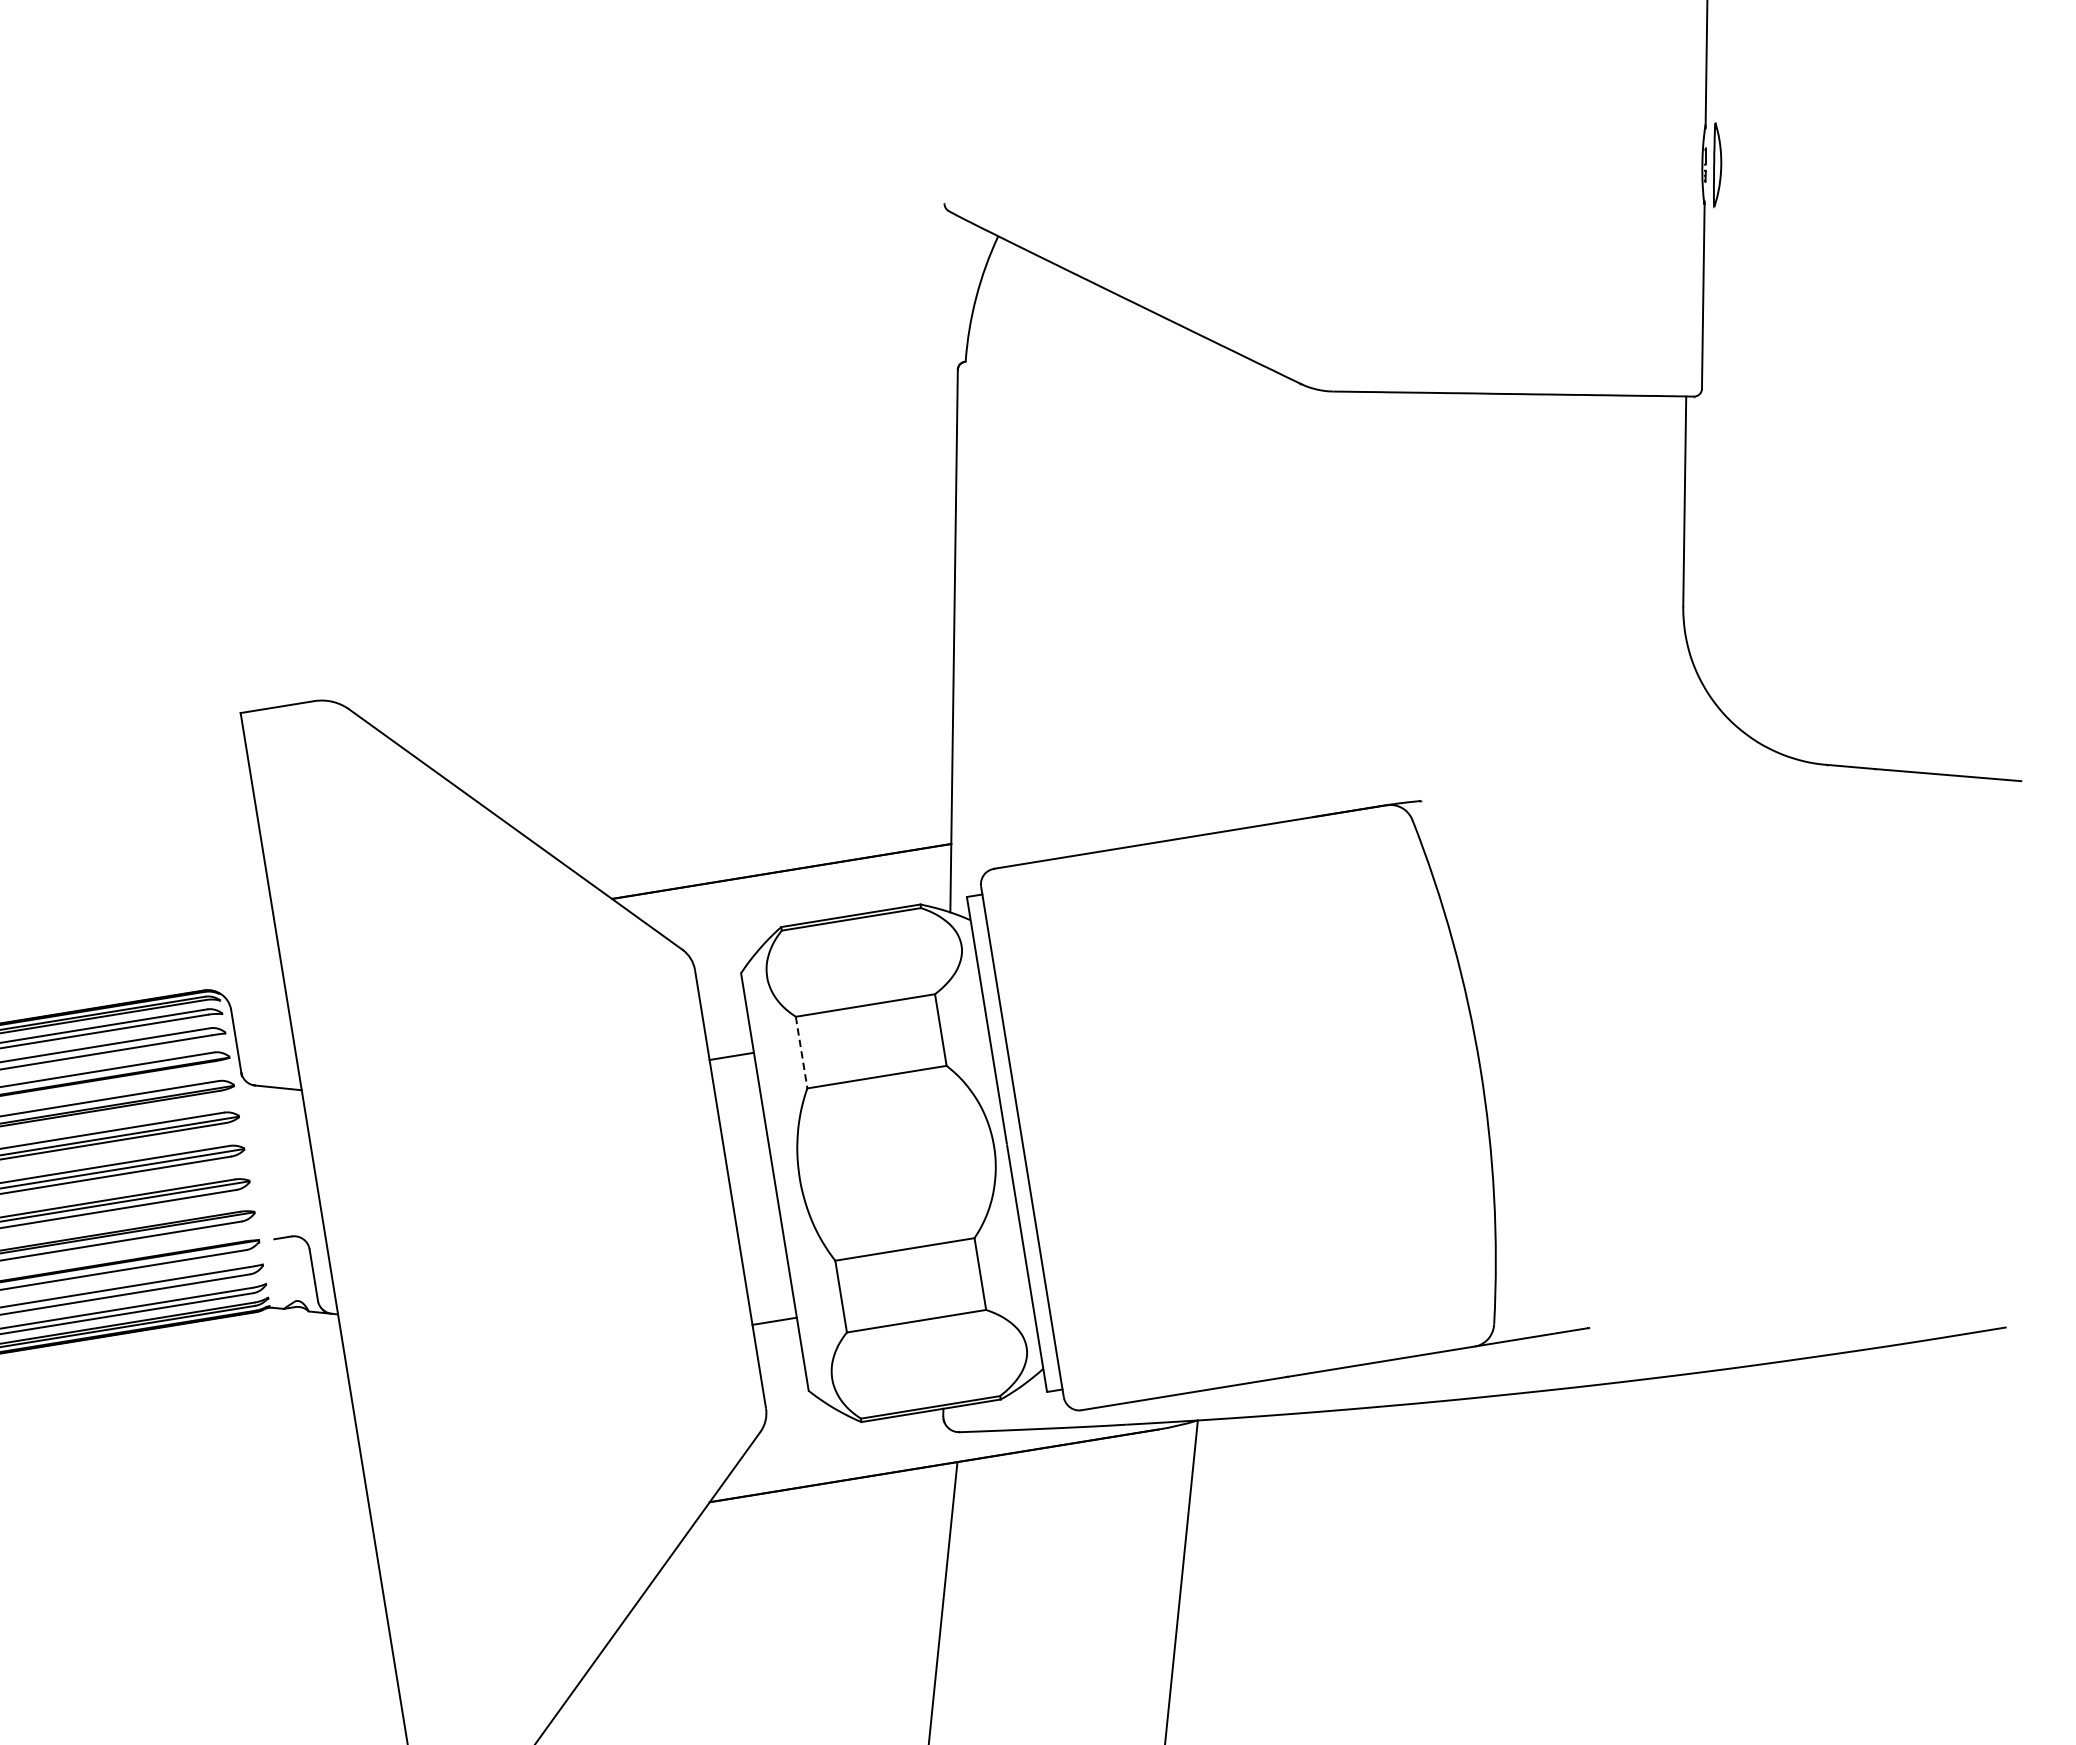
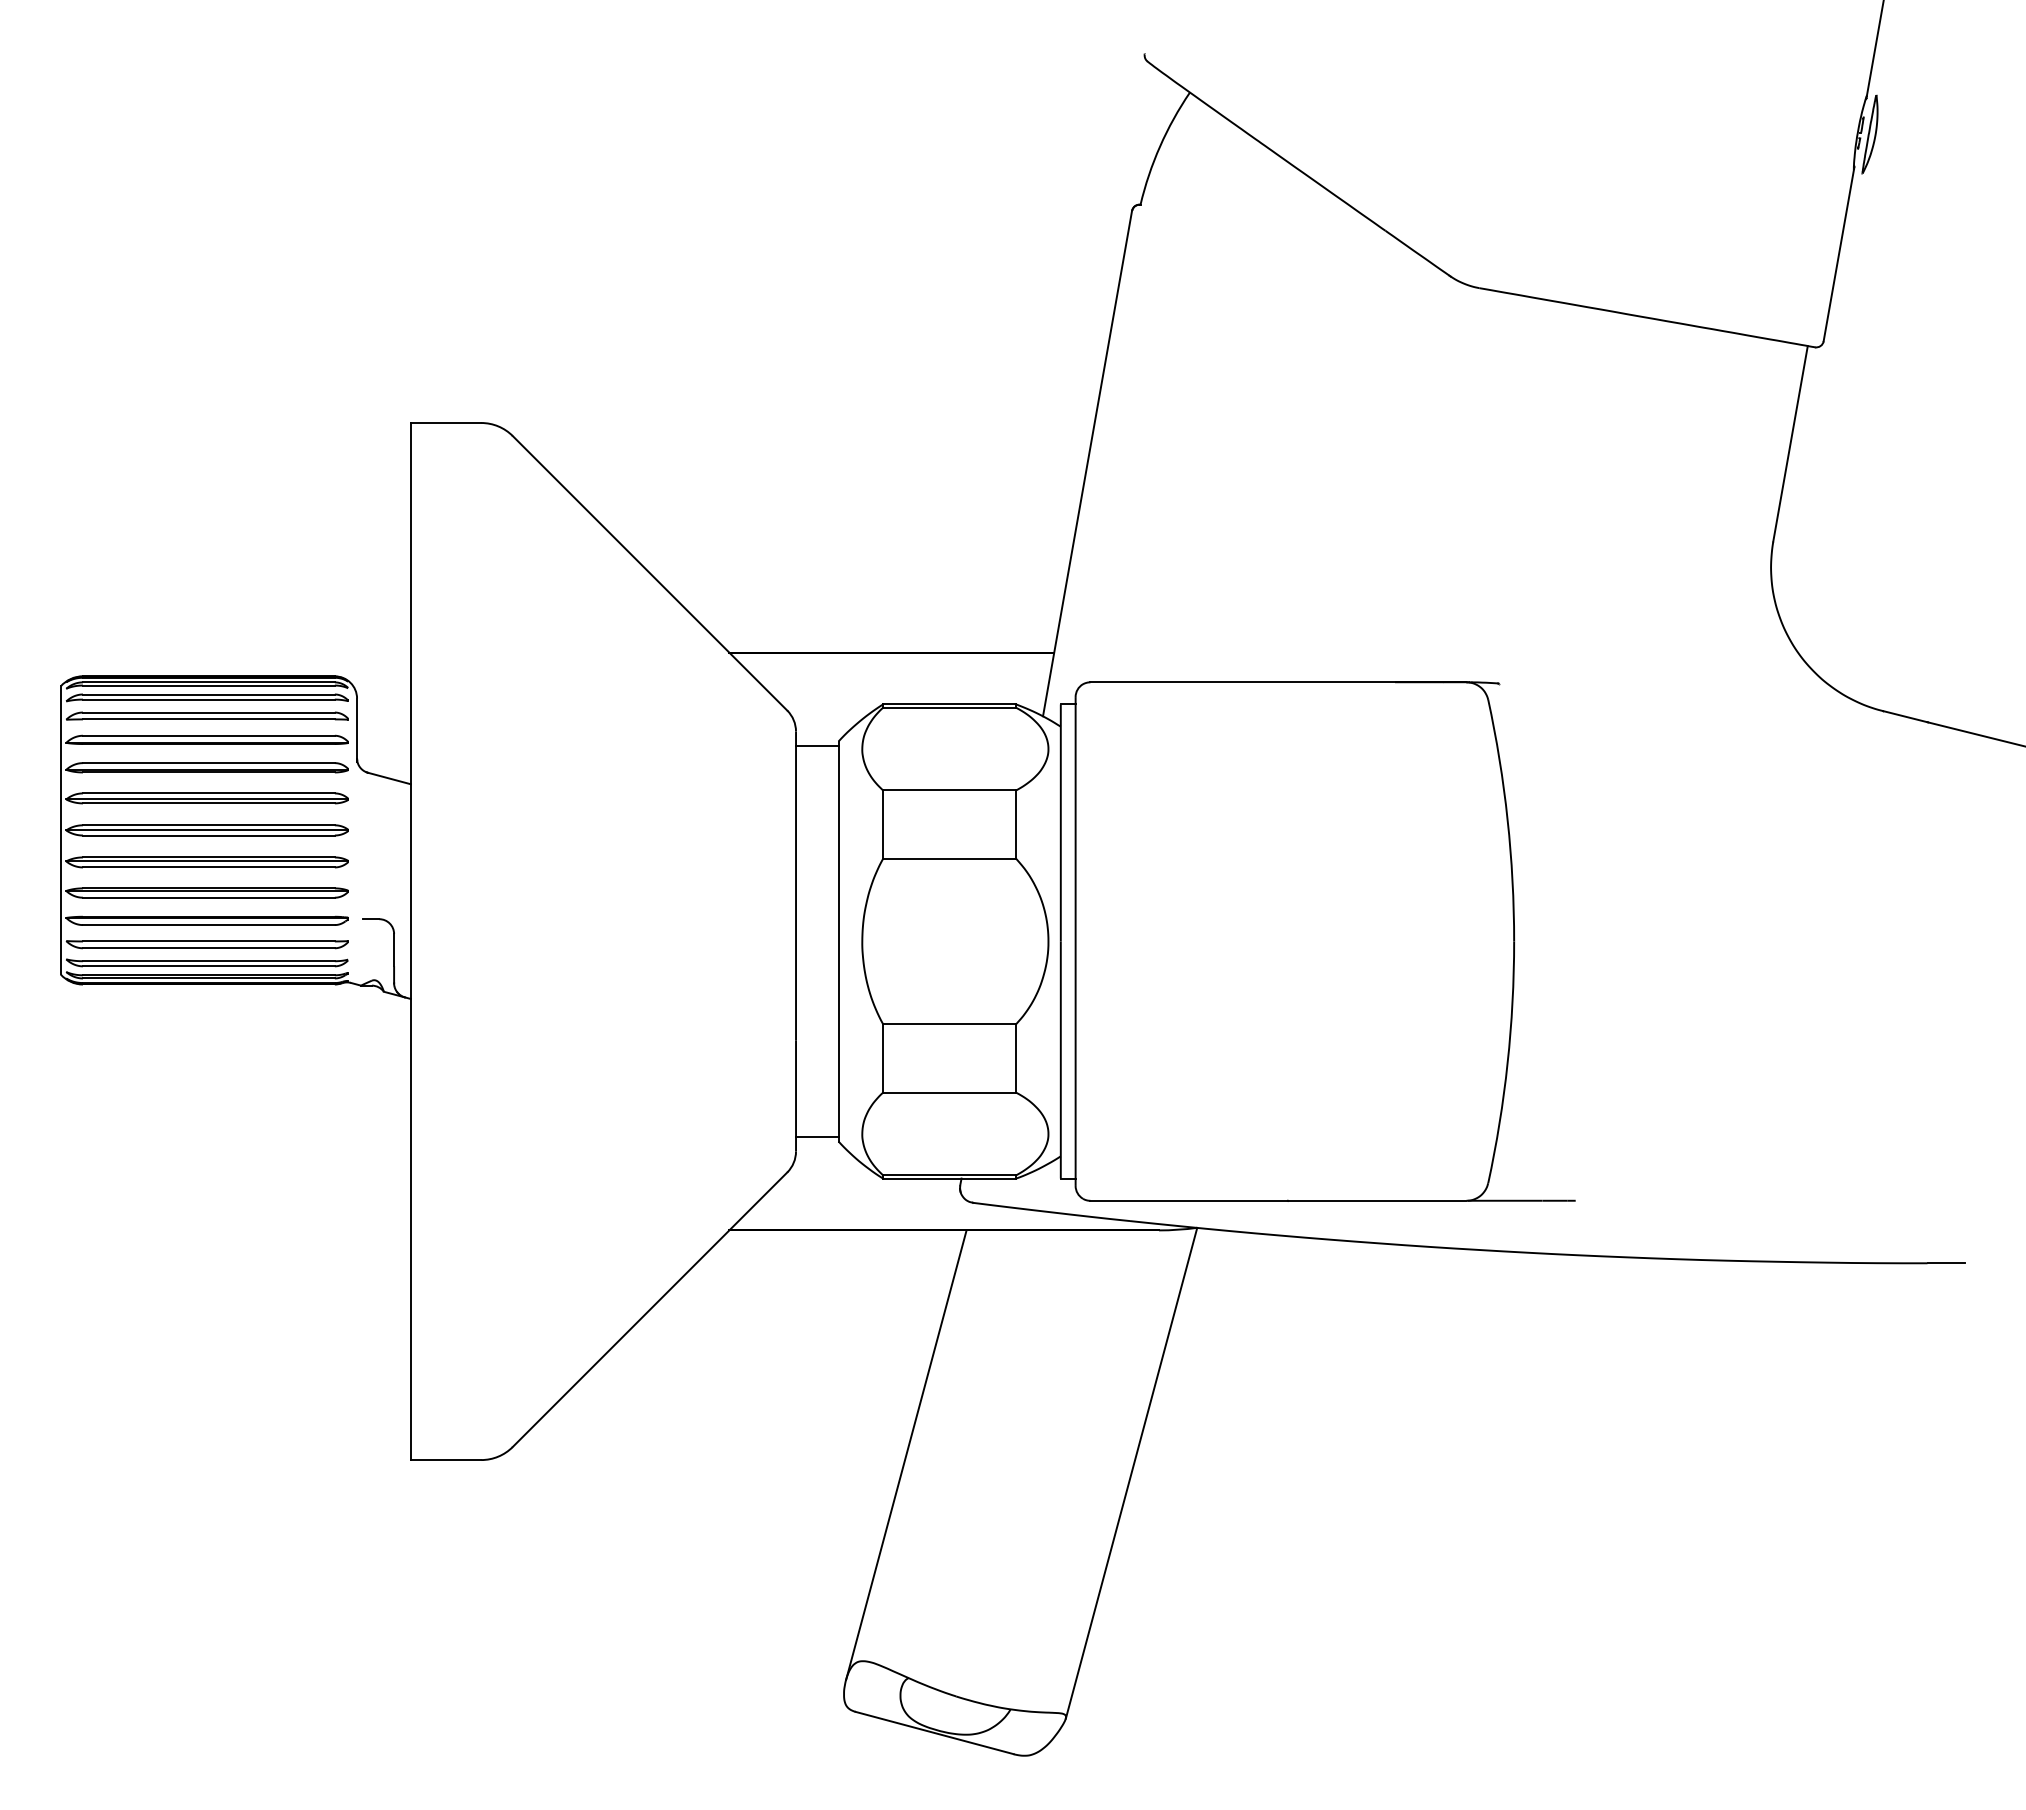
line: (802, 1053) -> (883, 825), dashed -> solid
line: (731, 1056) -> (817, 745), moved
line: (774, 1321) -> (817, 1137), moved

